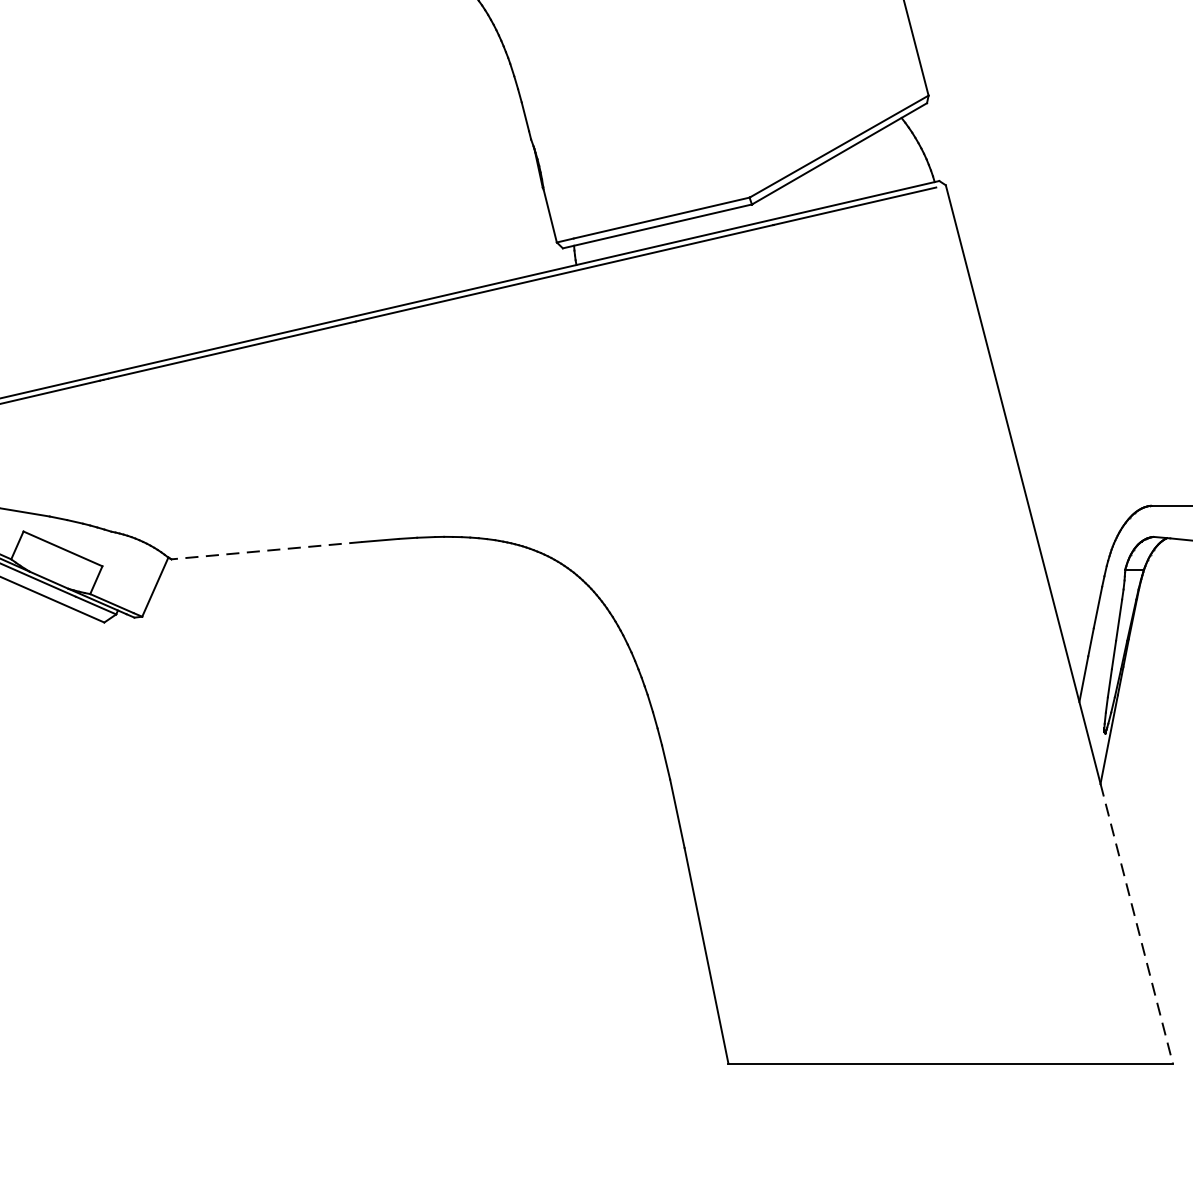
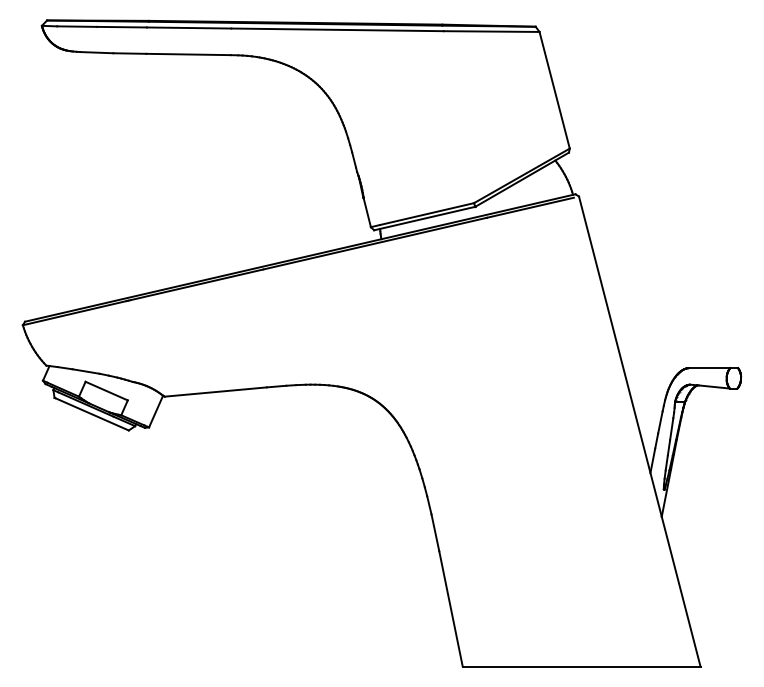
line: (266, 551) -> (215, 392), dashed -> solid
line: (1137, 925) -> (681, 592), dashed -> solid

